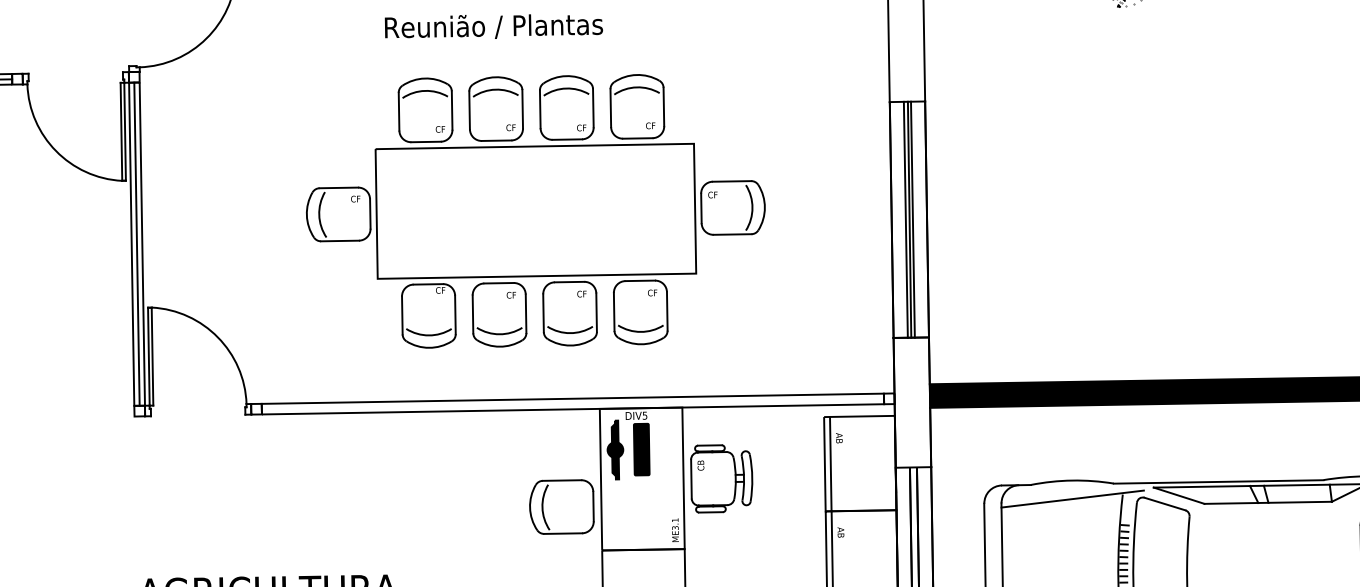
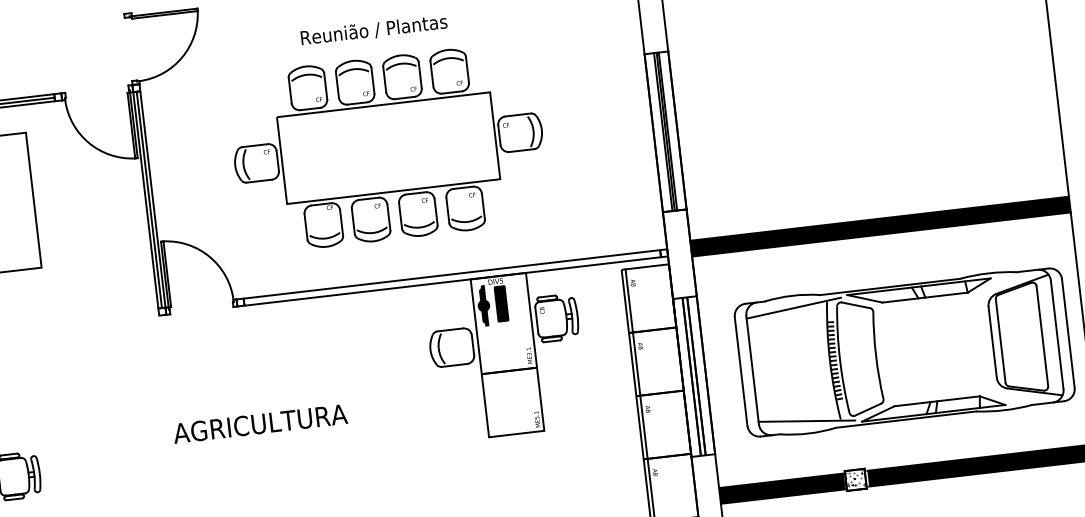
part: (535, 210) -> (388, 147), moved

